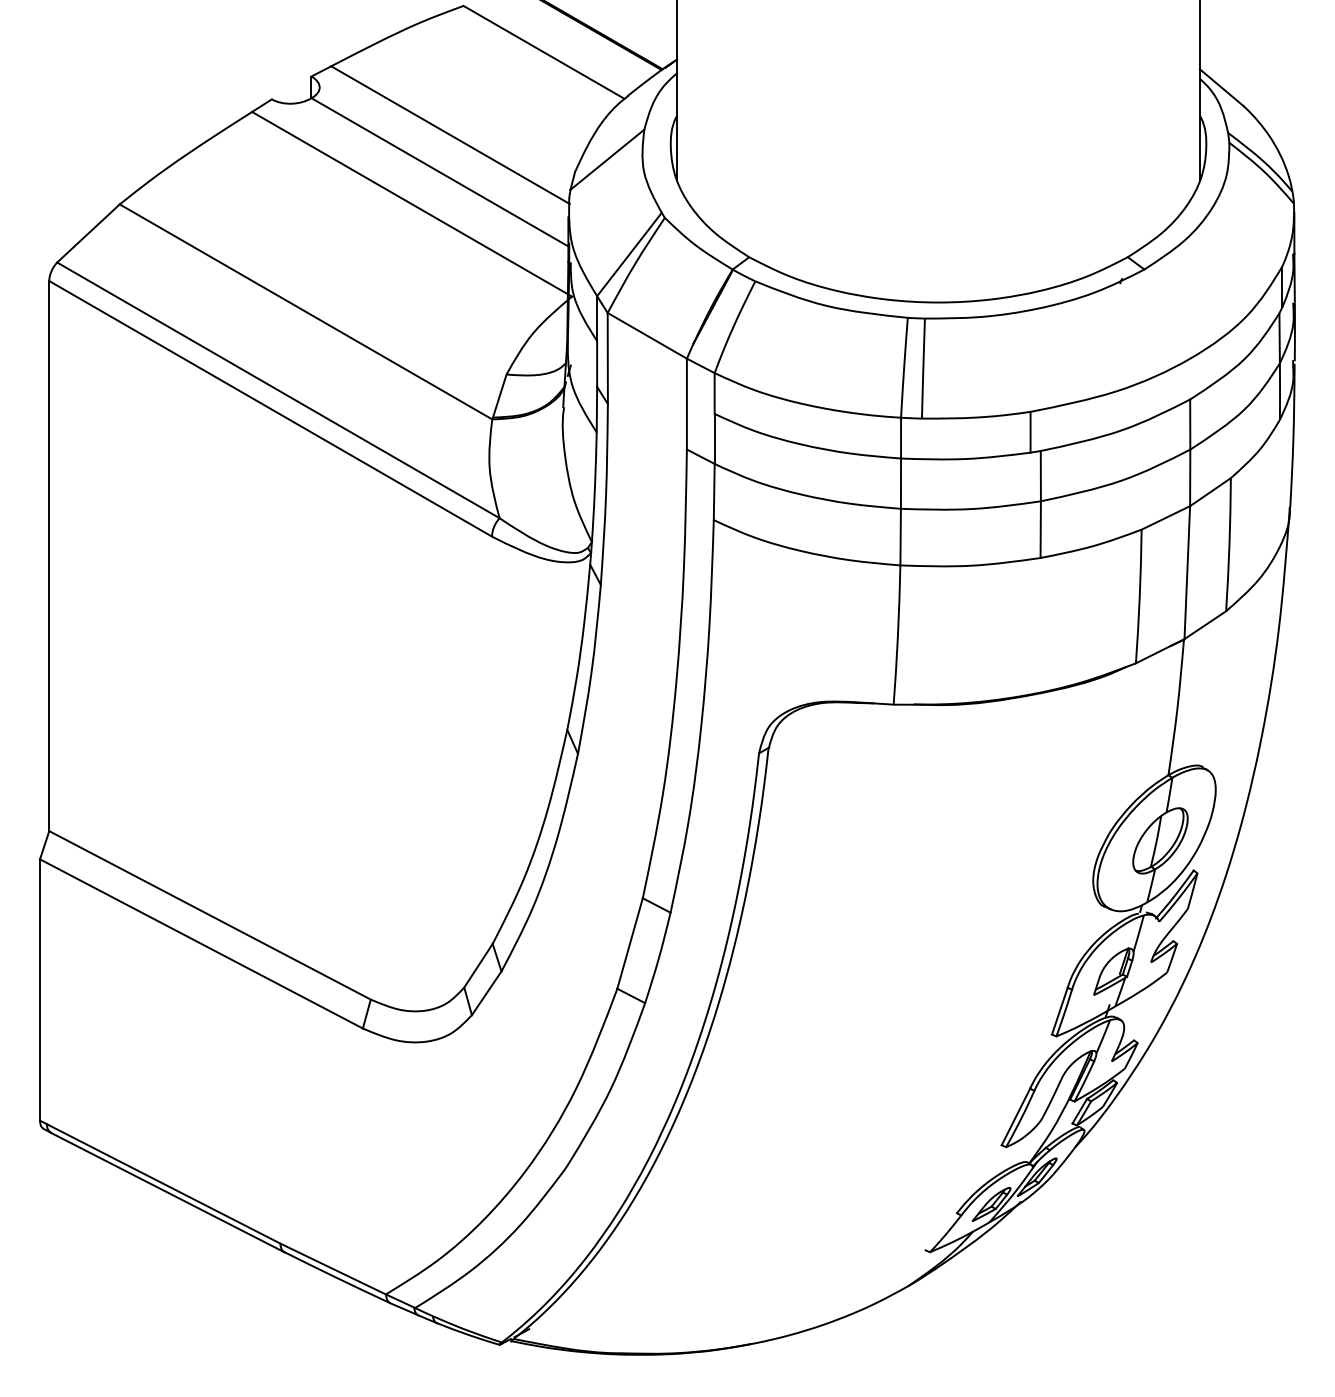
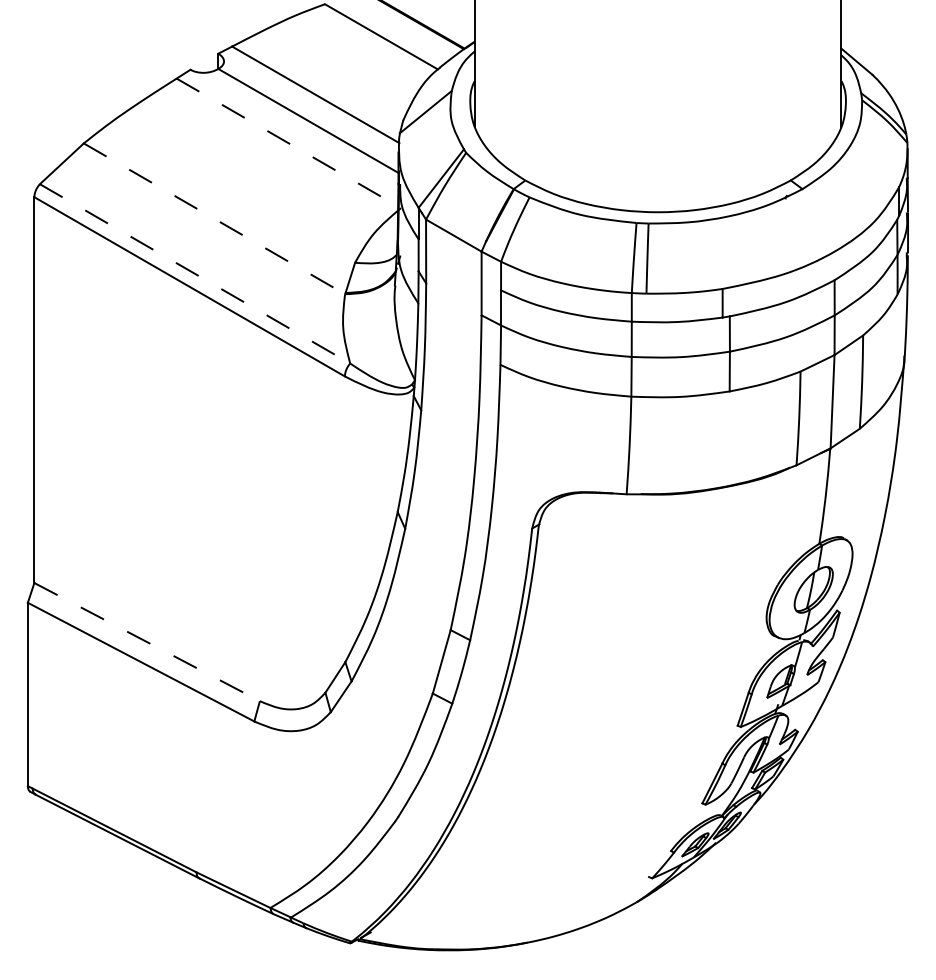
line: (412, 204) -> (289, 143), solid -> dashed
line: (306, 312) -> (214, 219), solid -> dashed
line: (278, 390) -> (195, 273), solid -> dashed
line: (210, 915) -> (147, 642), solid -> dashed

